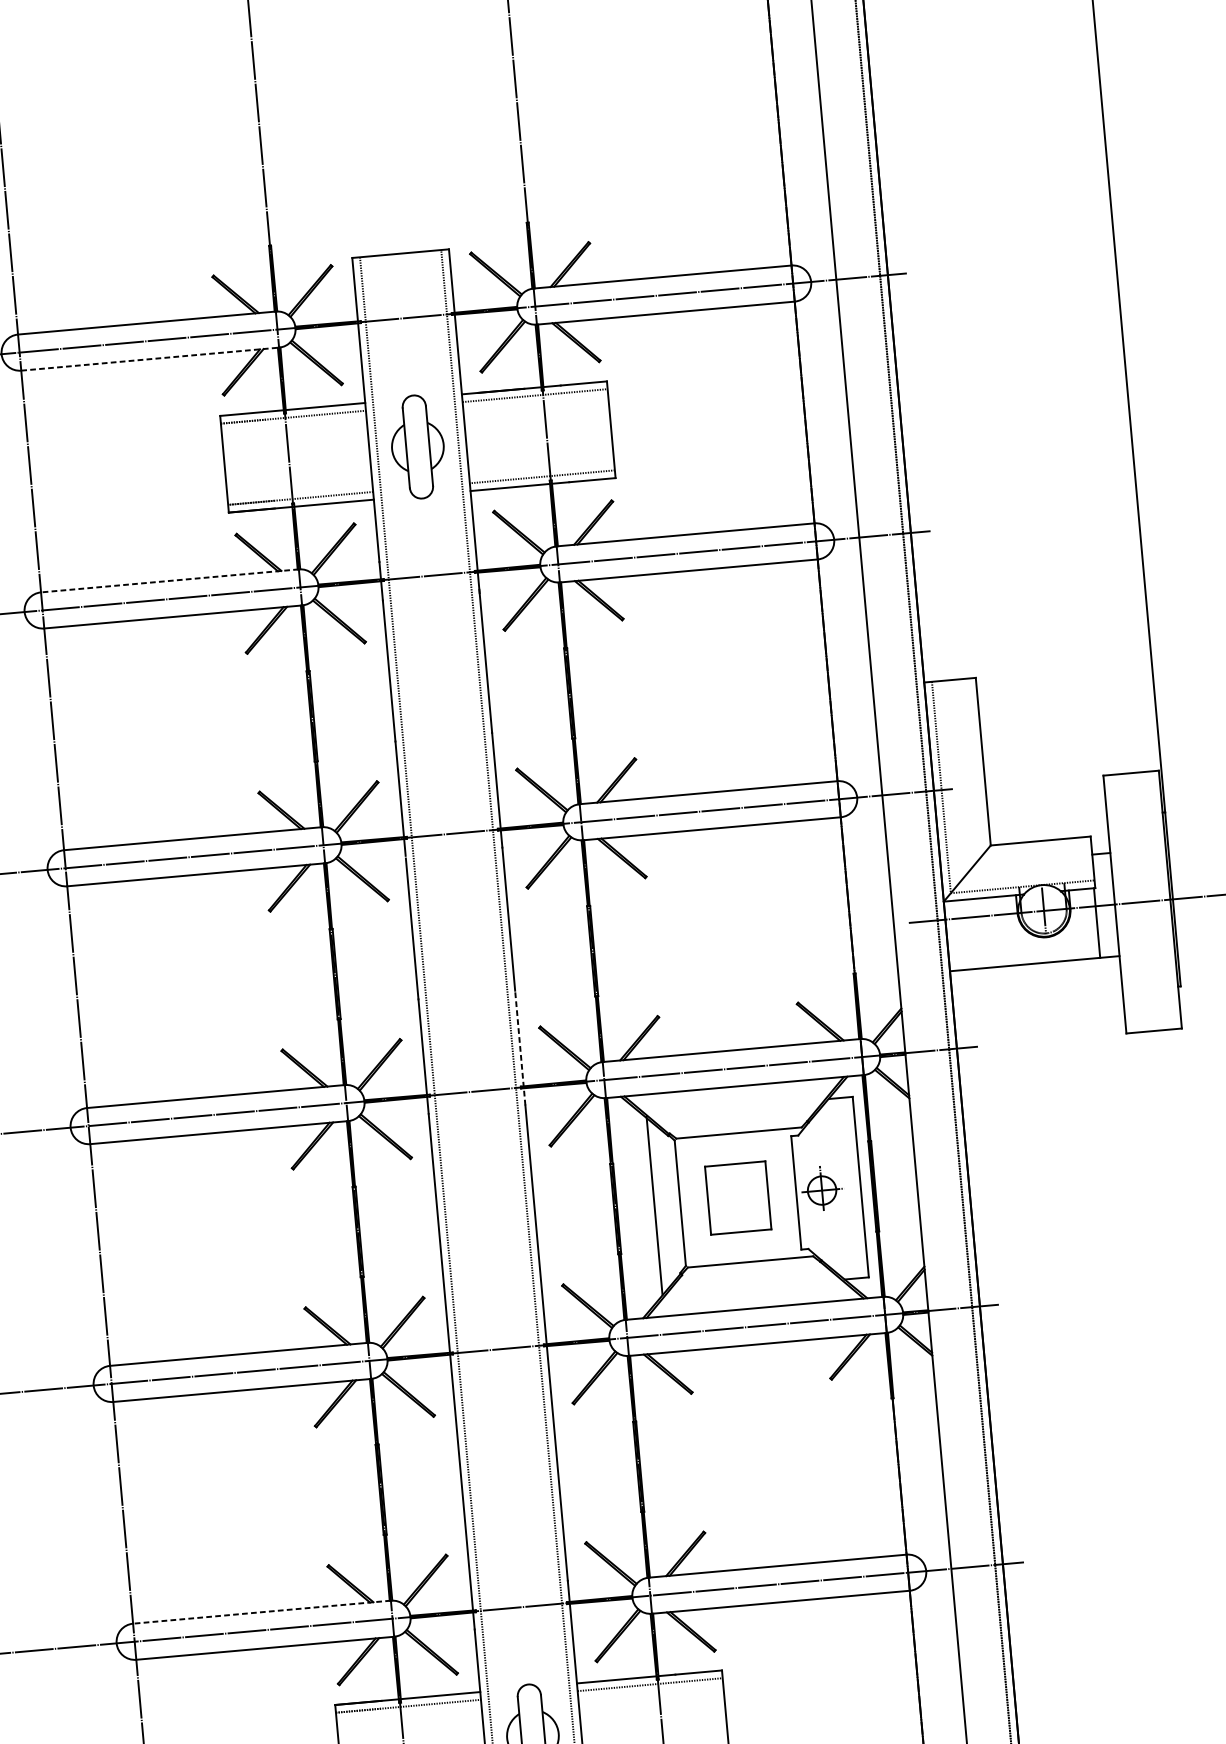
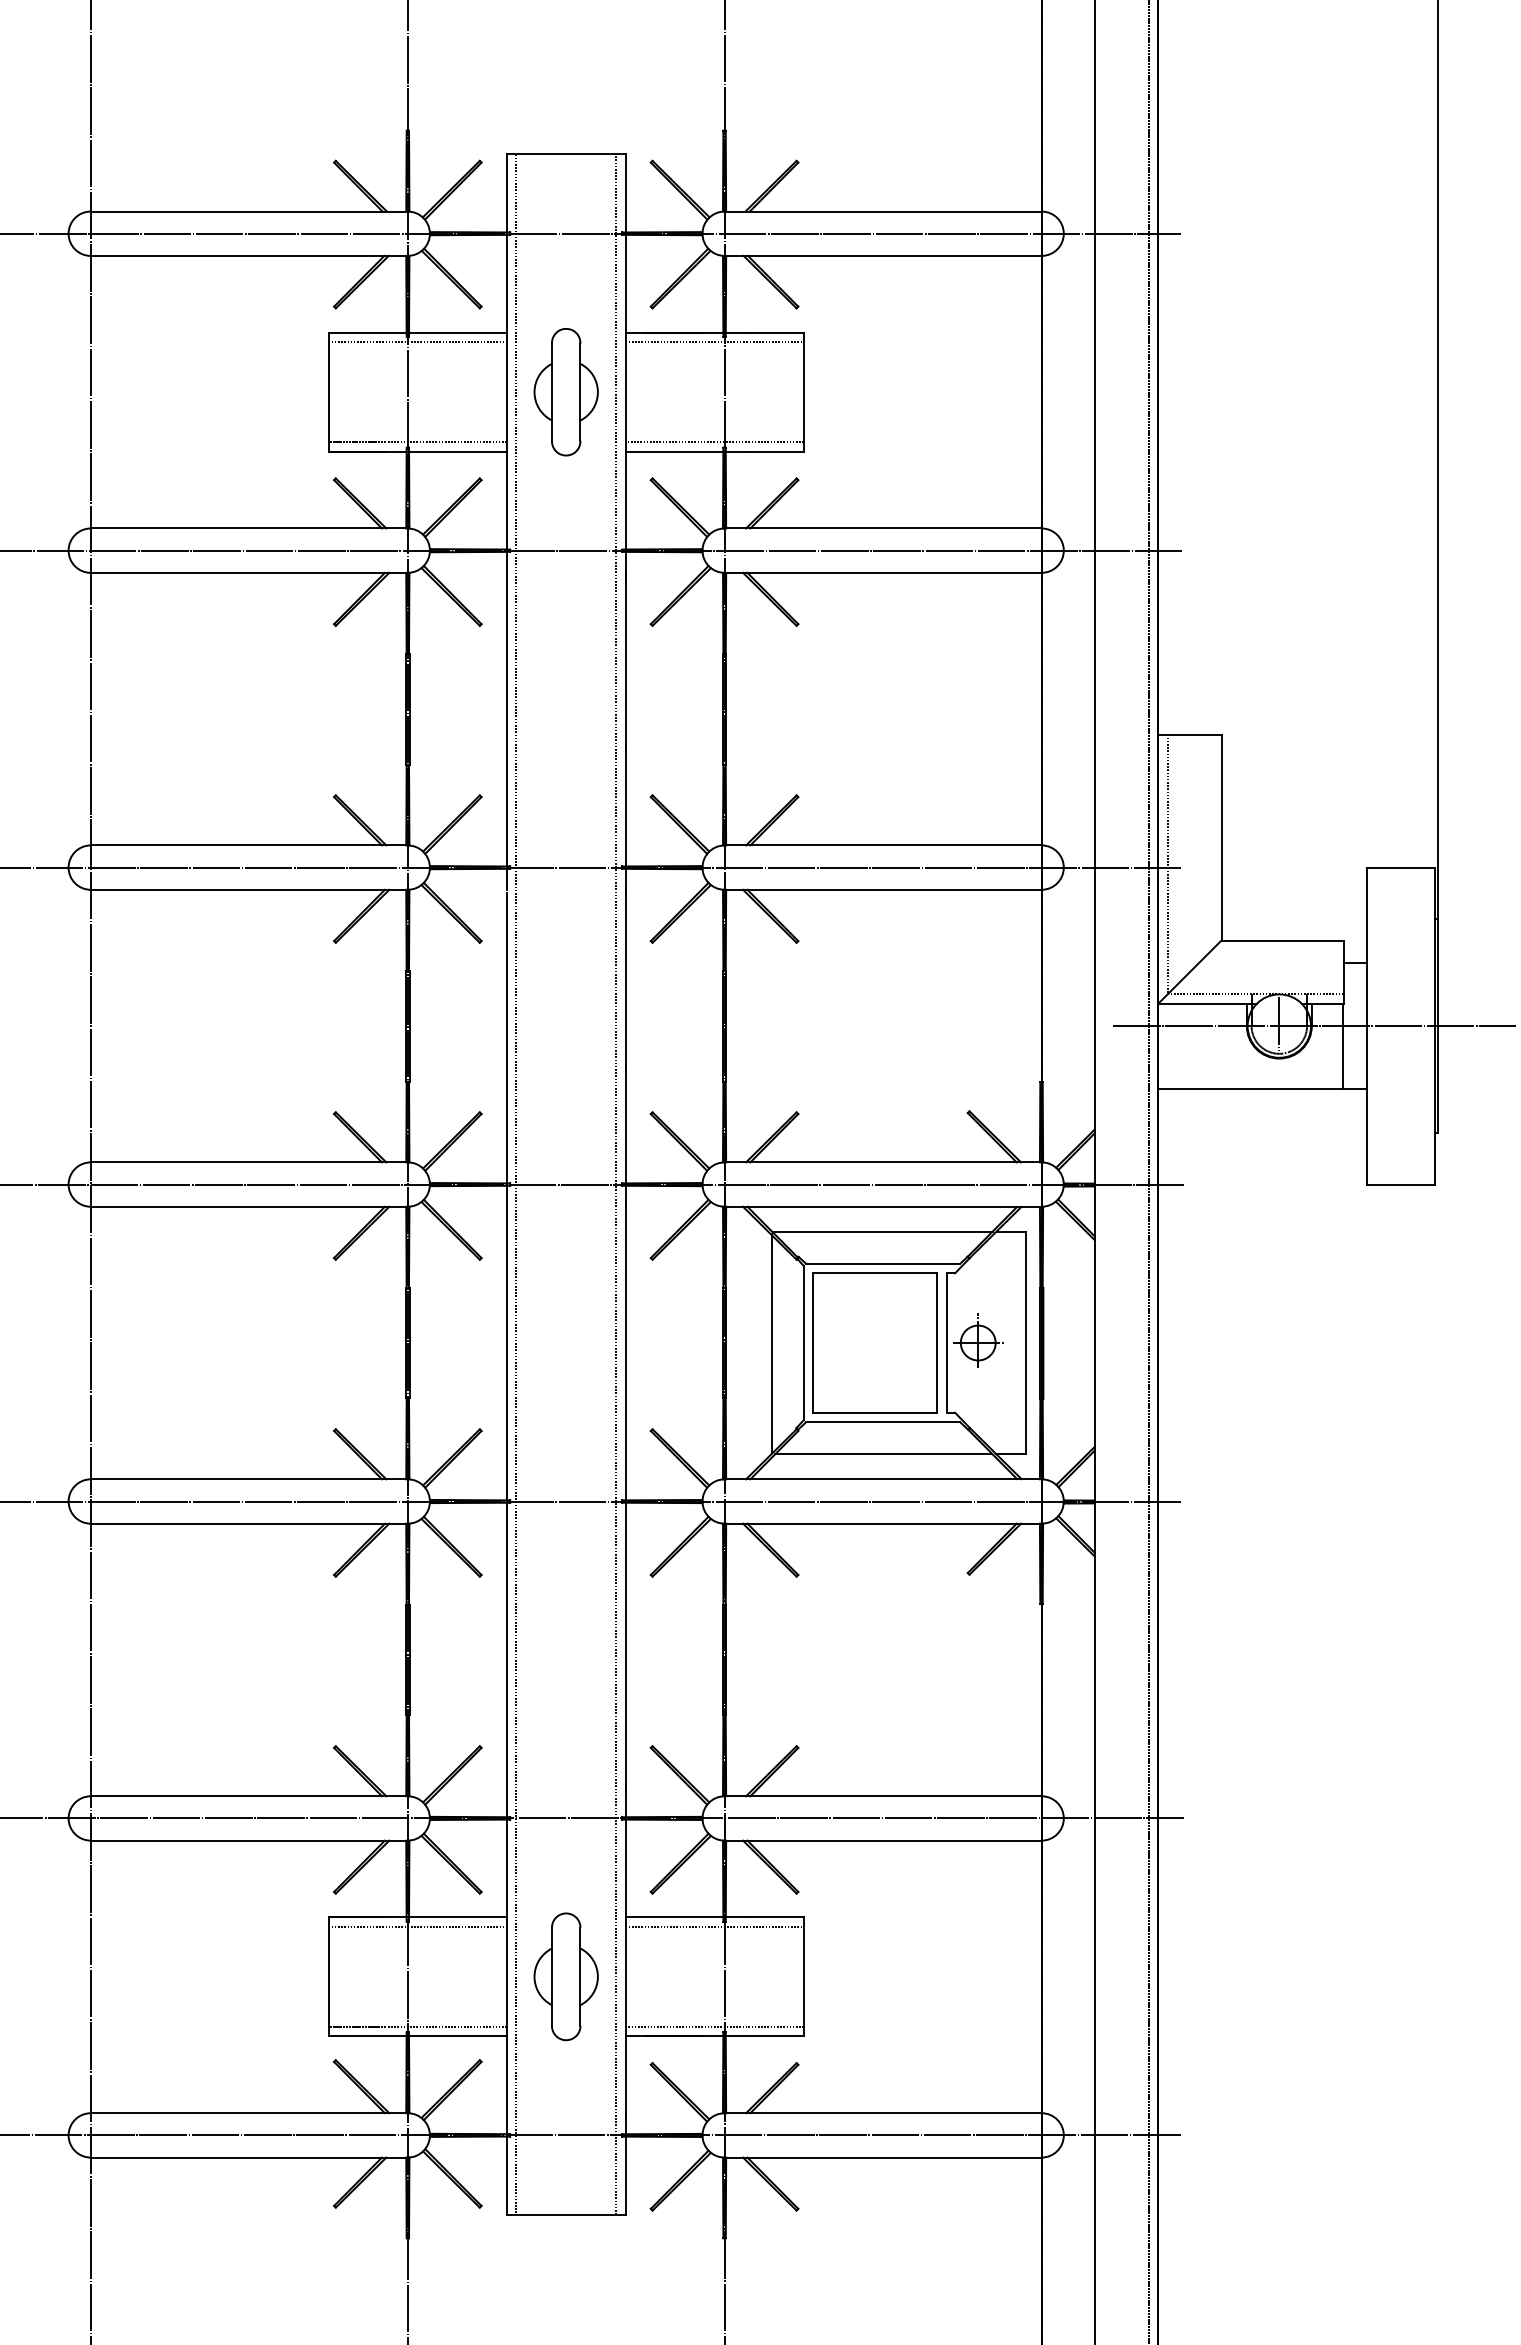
line: (150, 358) -> (249, 255), dashed -> solid
line: (169, 580) -> (248, 528), dashed -> solid
line: (520, 1048) -> (625, 1136), dashed -> solid
line: (737, 1107) -> (883, 1232), added
part: (737, 1197) -> (874, 1342), size x1.67
line: (753, 1287) -> (883, 1453), added
line: (261, 1612) -> (248, 1796), dashed -> solid

